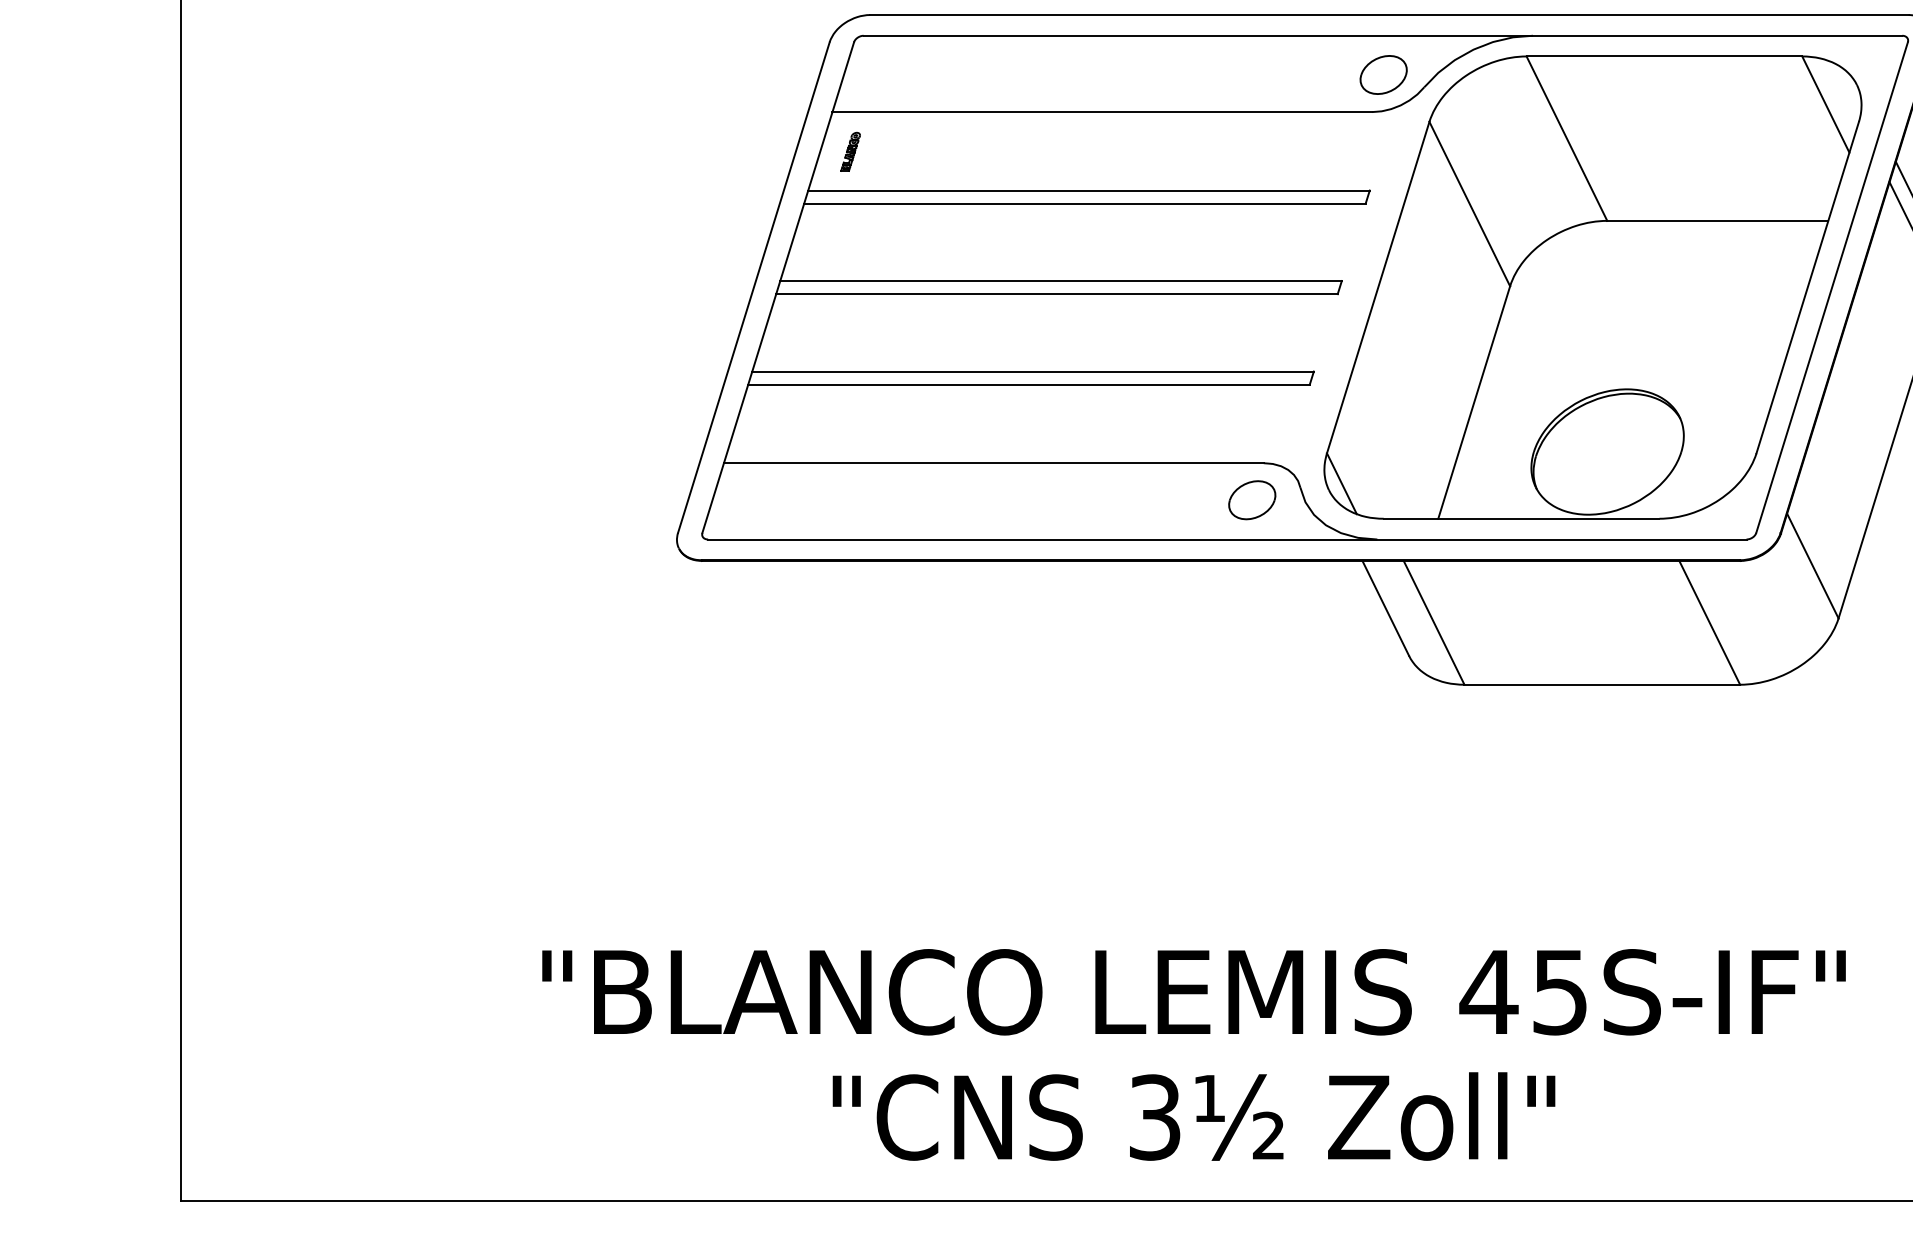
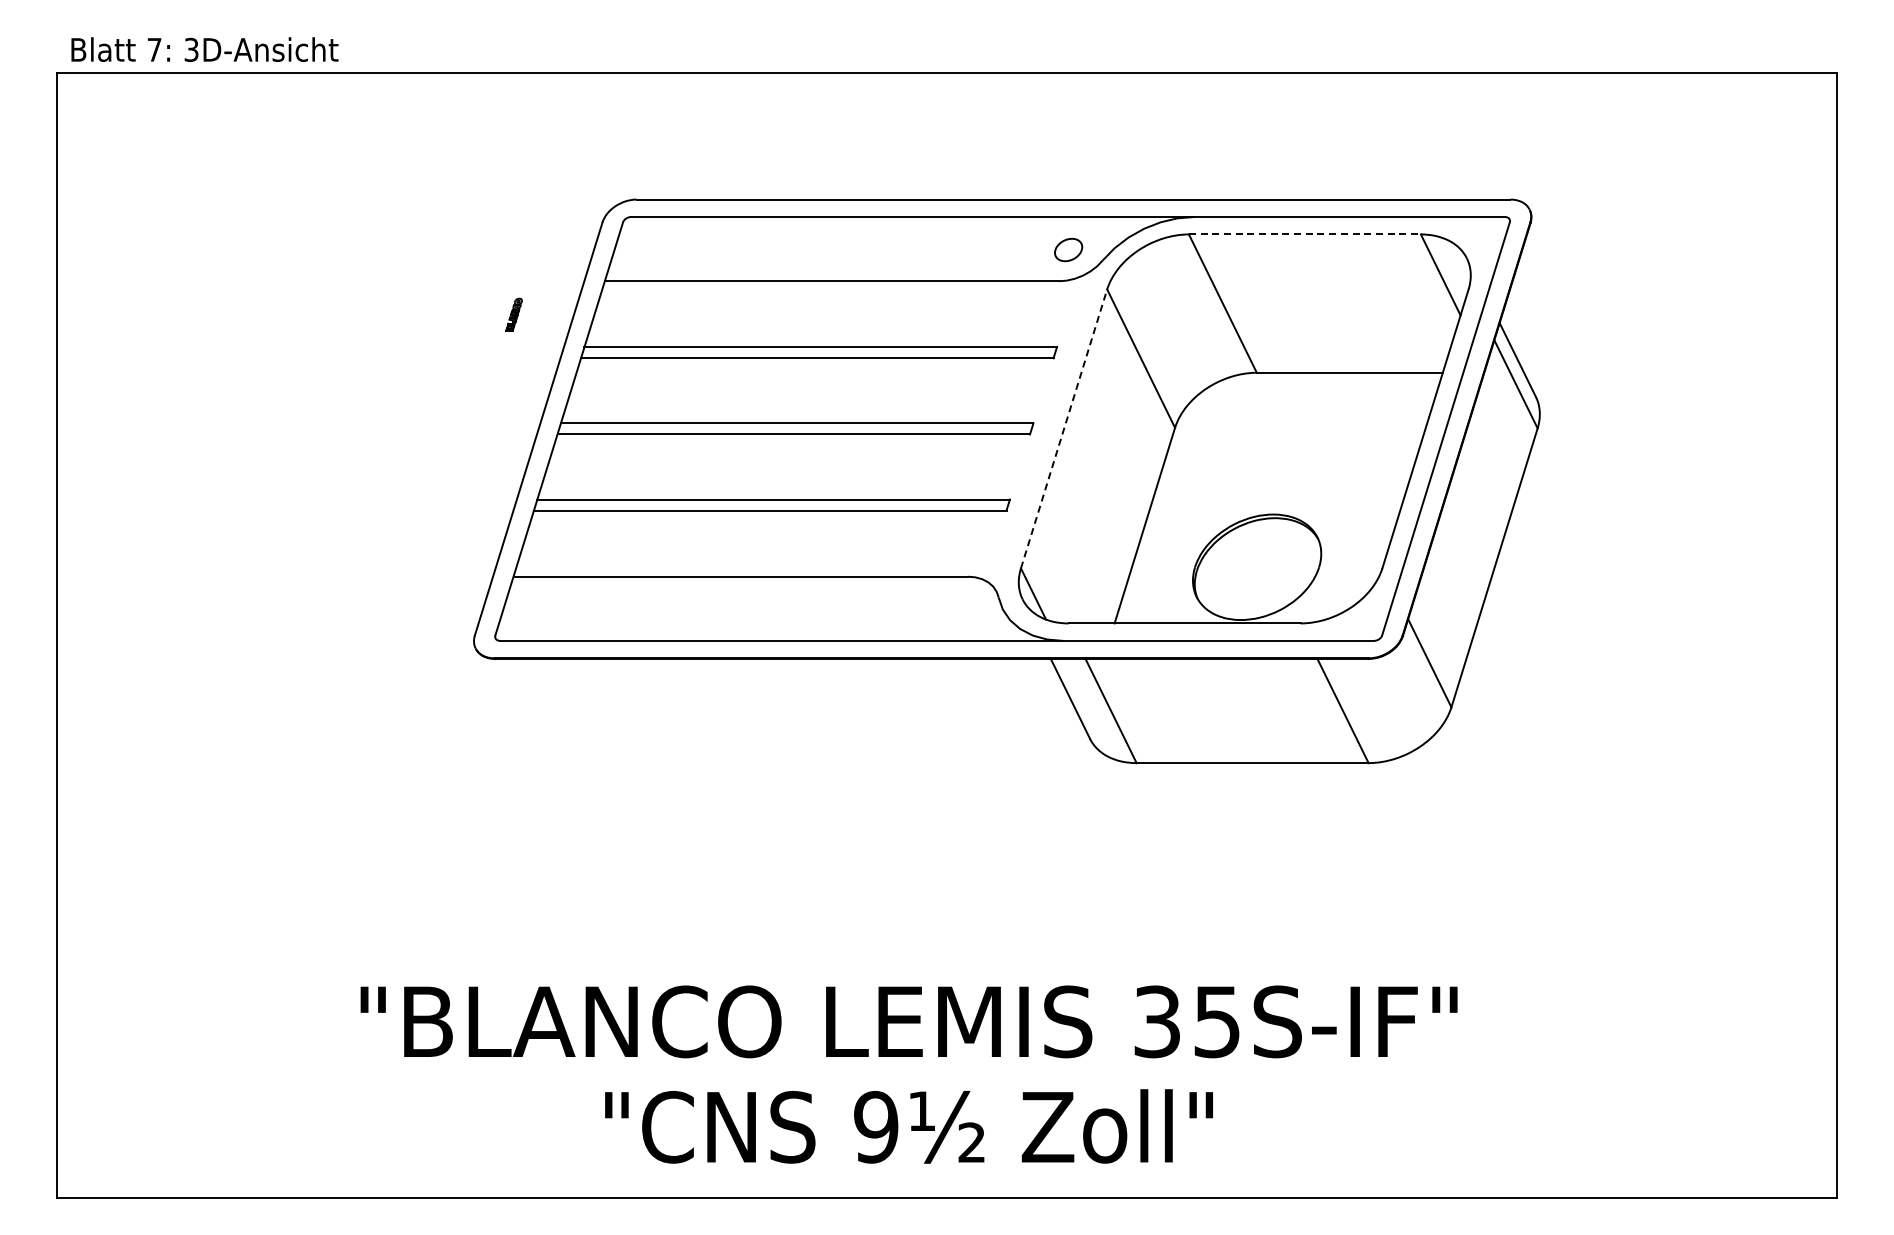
line: (1663, 56) -> (1304, 234), solid -> dashed
part: (1383, 74) -> (1068, 249), size x0.7
part: (849, 151) -> (513, 314), moved
line: (1378, 287) -> (1064, 428), solid -> dashed
part: (1251, 499) -> (957, 607), removed
text: (1489, 991) -> (1157, 1021), 45S-IF" -> 35S-IF"
text: (1155, 1117) -> (876, 1127), 3½ -> 9½

